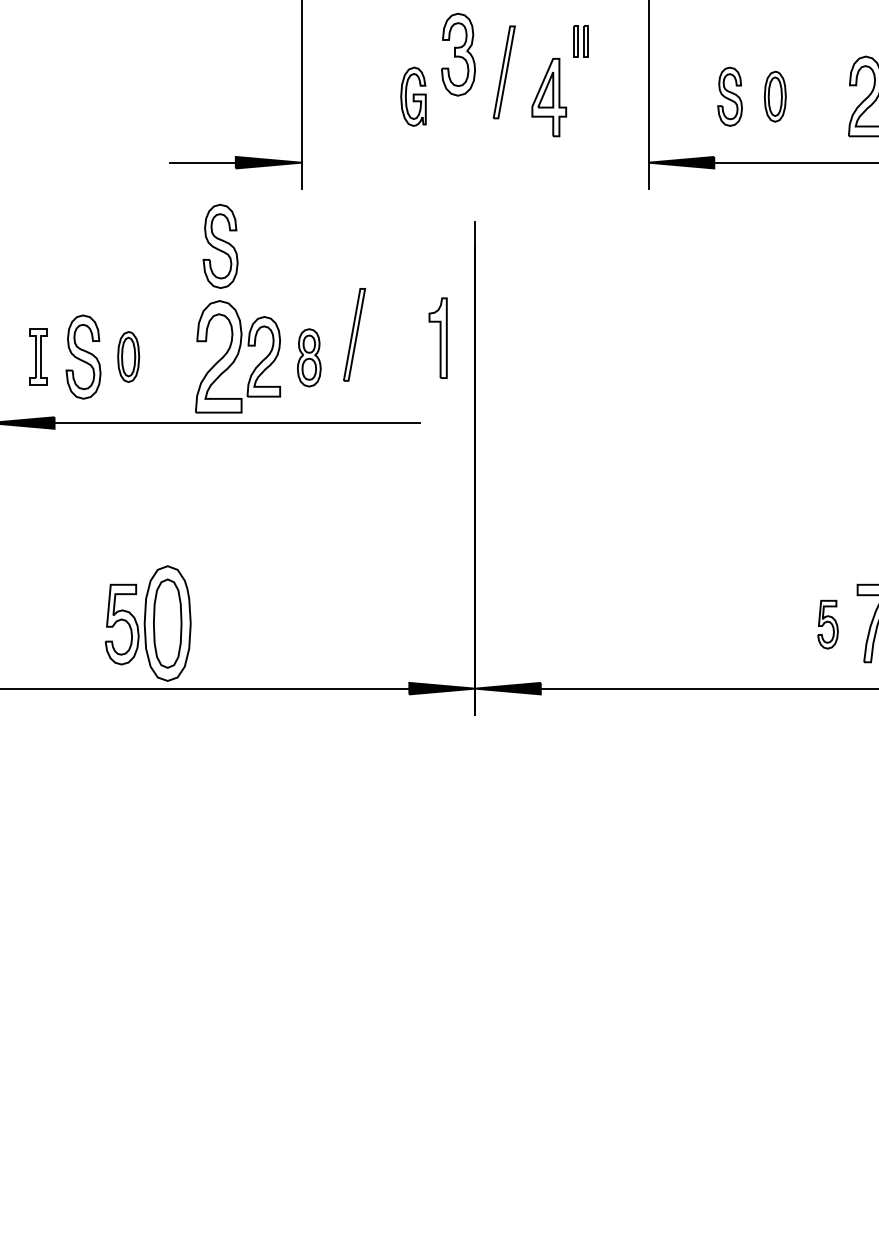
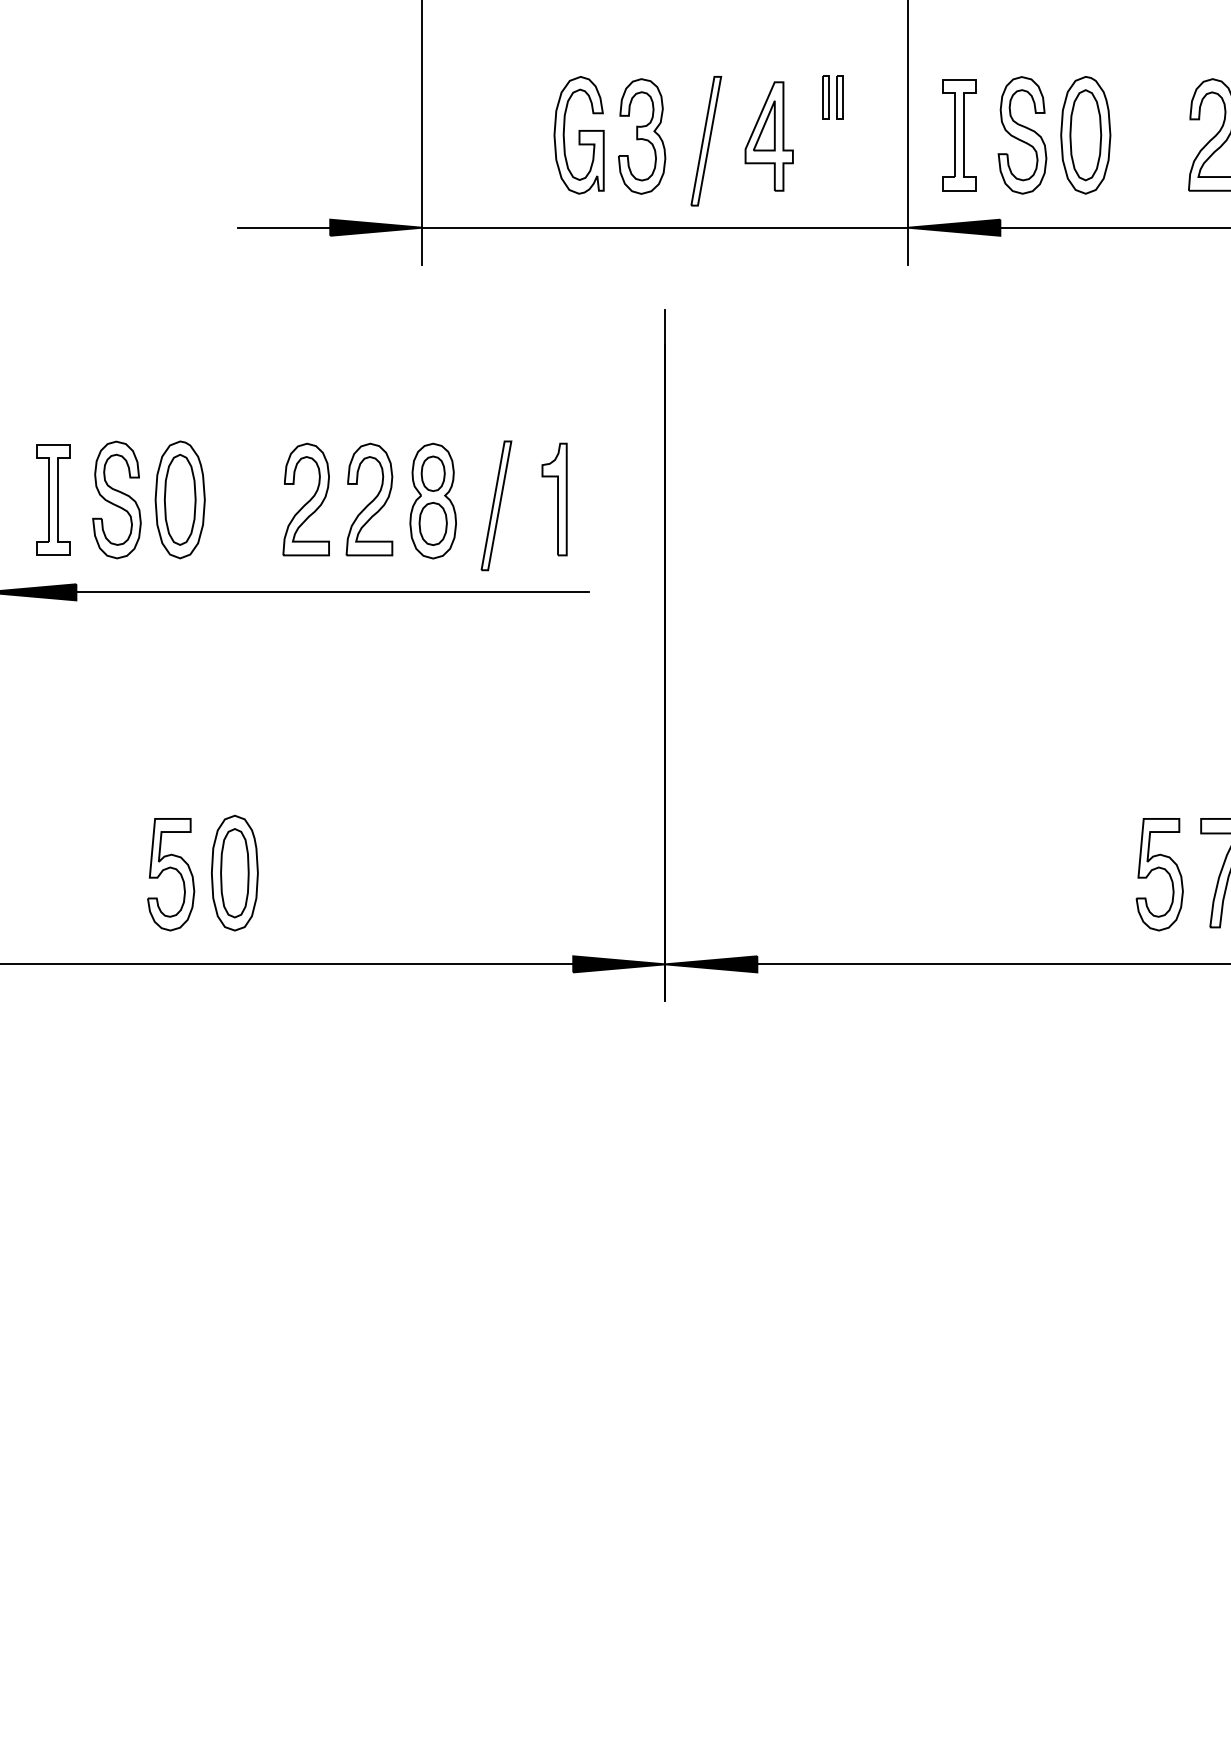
part: (580, 41) -> (832, 97), moved
part: (458, 54) -> (642, 136), moved
part: (504, 72) -> (706, 141), moved
part: (413, 96) -> (578, 135), size x1.43
part: (685, 96) -> (959, 135), added
part: (730, 96) -> (1022, 135), size x1.43
part: (775, 96) -> (1085, 135), size x1.67
line: (475, 162) -> (665, 227), added
part: (220, 246) -> (308, 344), removed
part: (354, 334) -> (496, 505), moved
part: (438, 338) -> (554, 499), moved
part: (38, 356) -> (53, 499), size x1.43
part: (128, 356) -> (179, 499), size x1.67
part: (218, 356) -> (305, 499), size x0.71
part: (308, 357) -> (432, 500), size x1.43
part: (167, 623) -> (234, 872), size x0.71
part: (827, 624) -> (1159, 874), size x1.67

